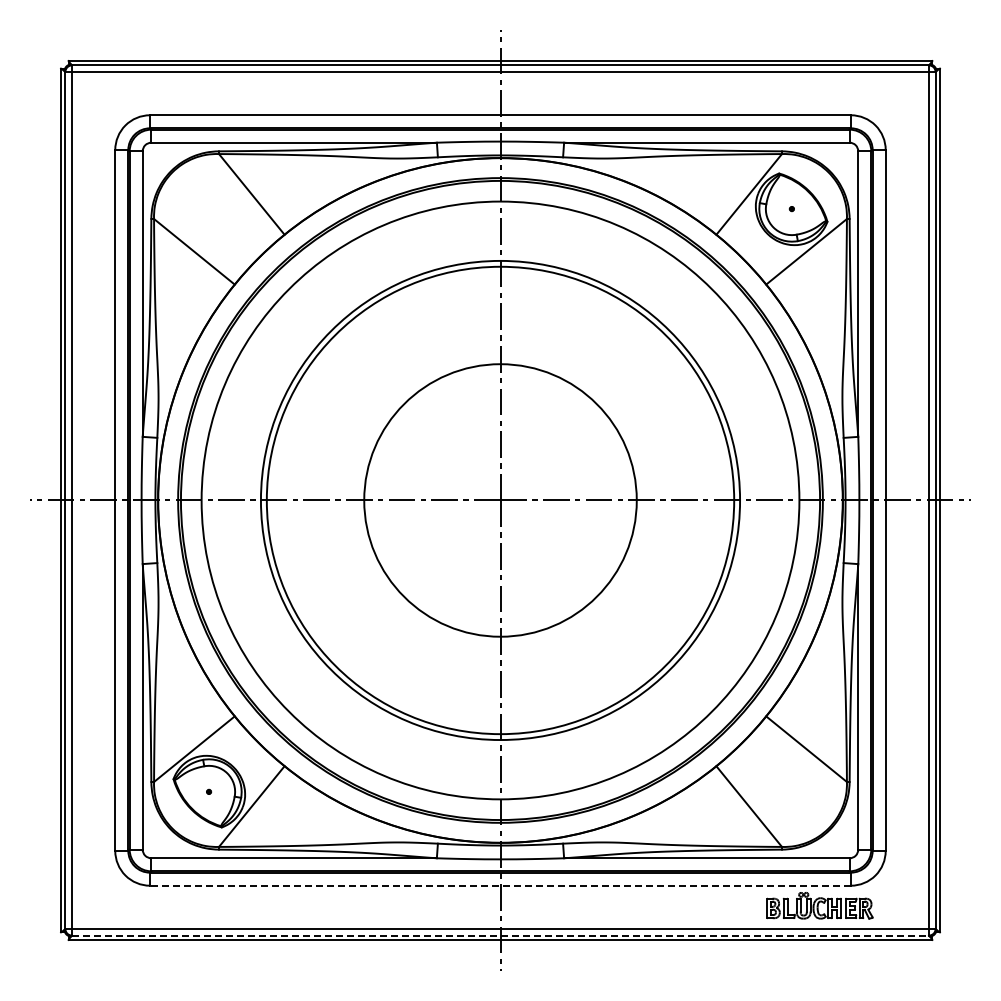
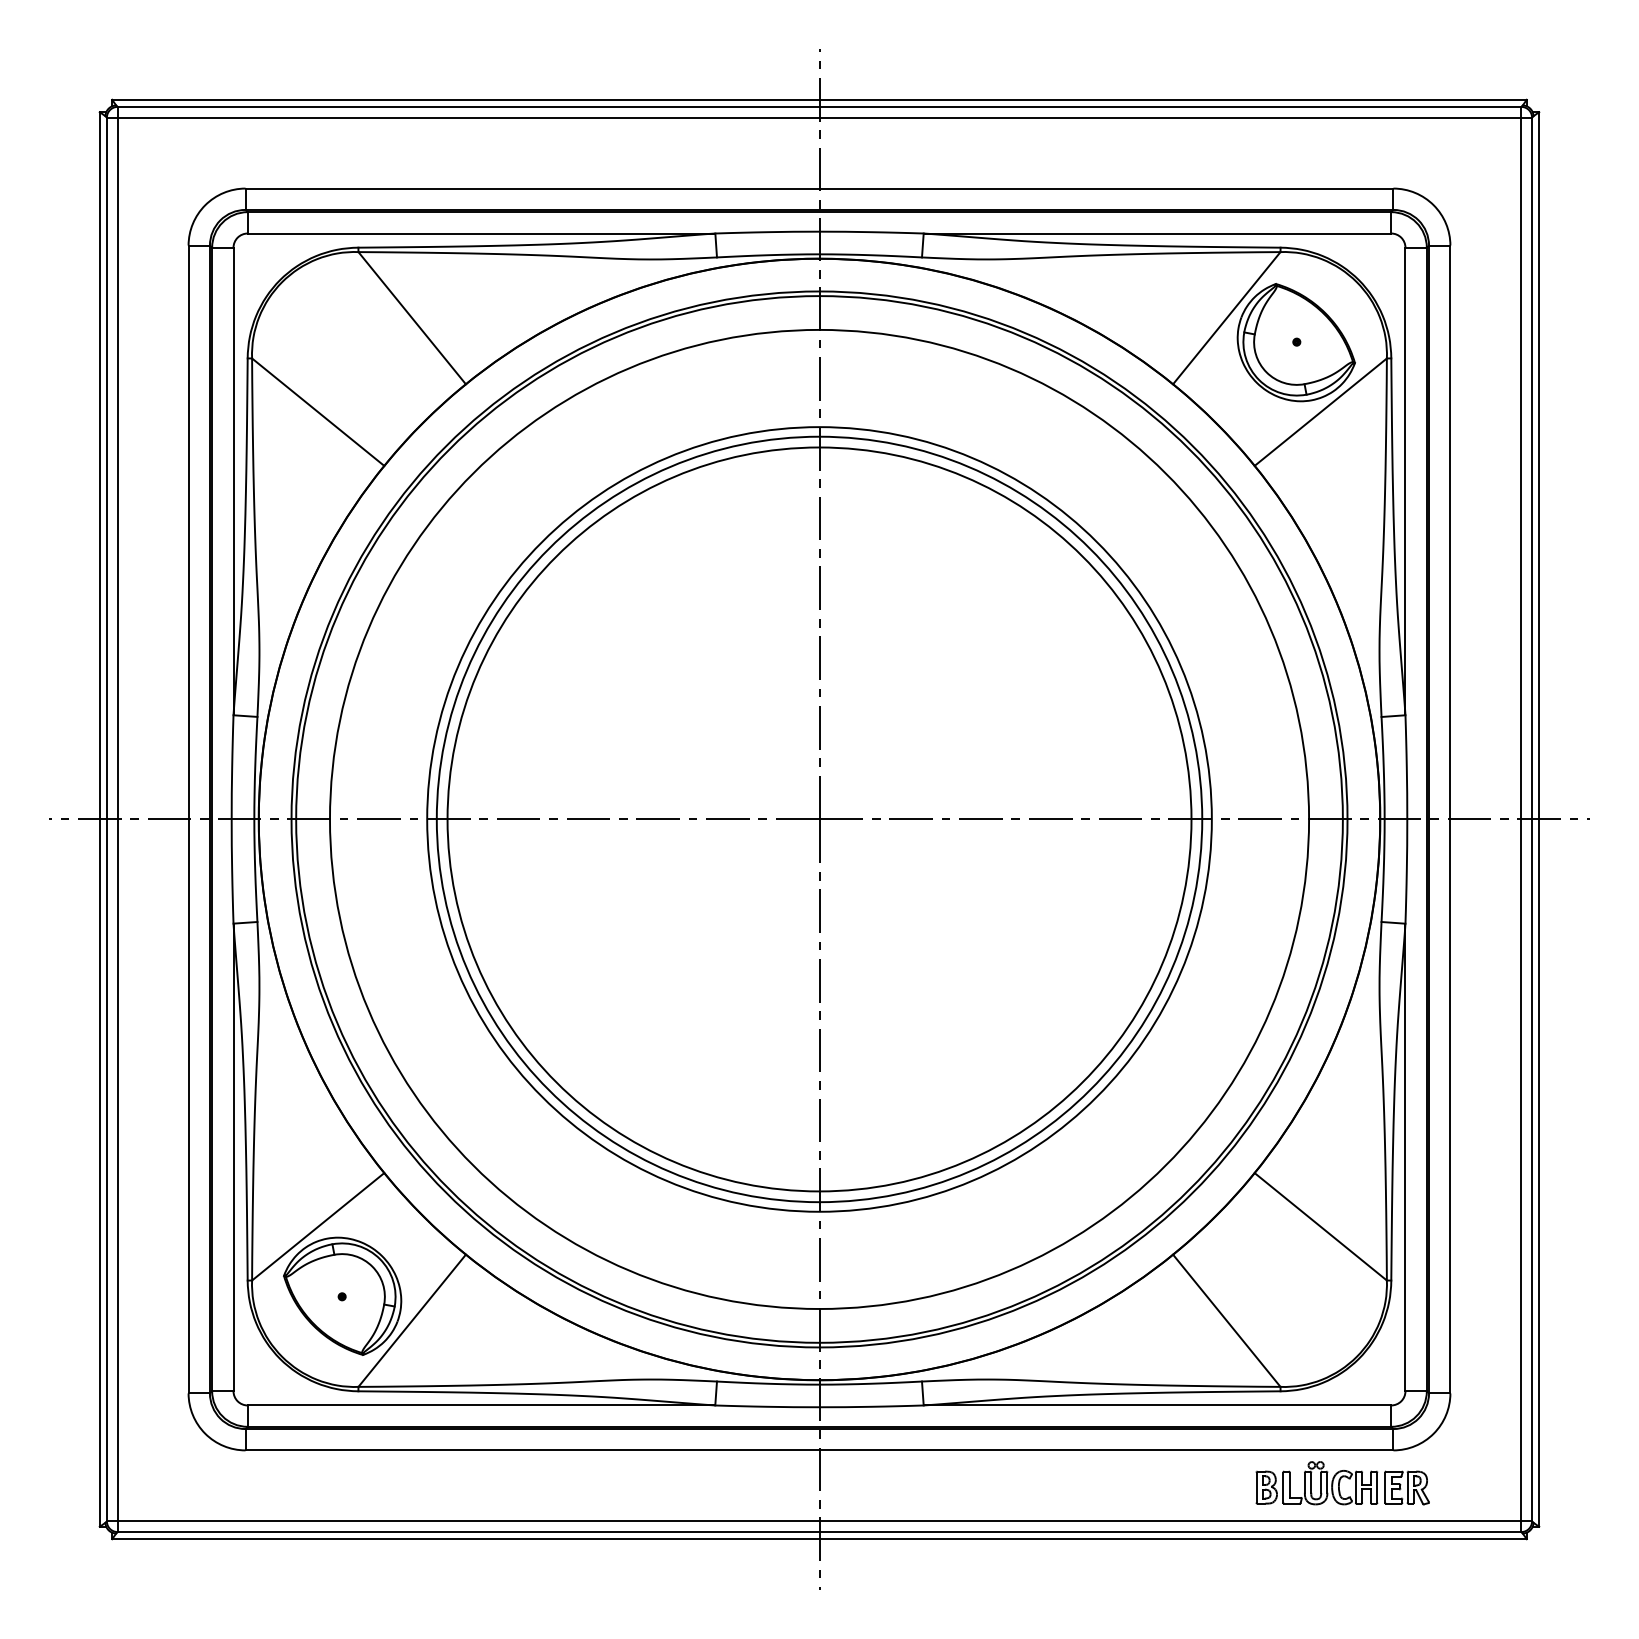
circle: (500, 500) -> (819, 819), size x1.67
line: (500, 885) -> (819, 1450), dashed -> solid
line: (500, 935) -> (819, 1531), dashed -> solid

